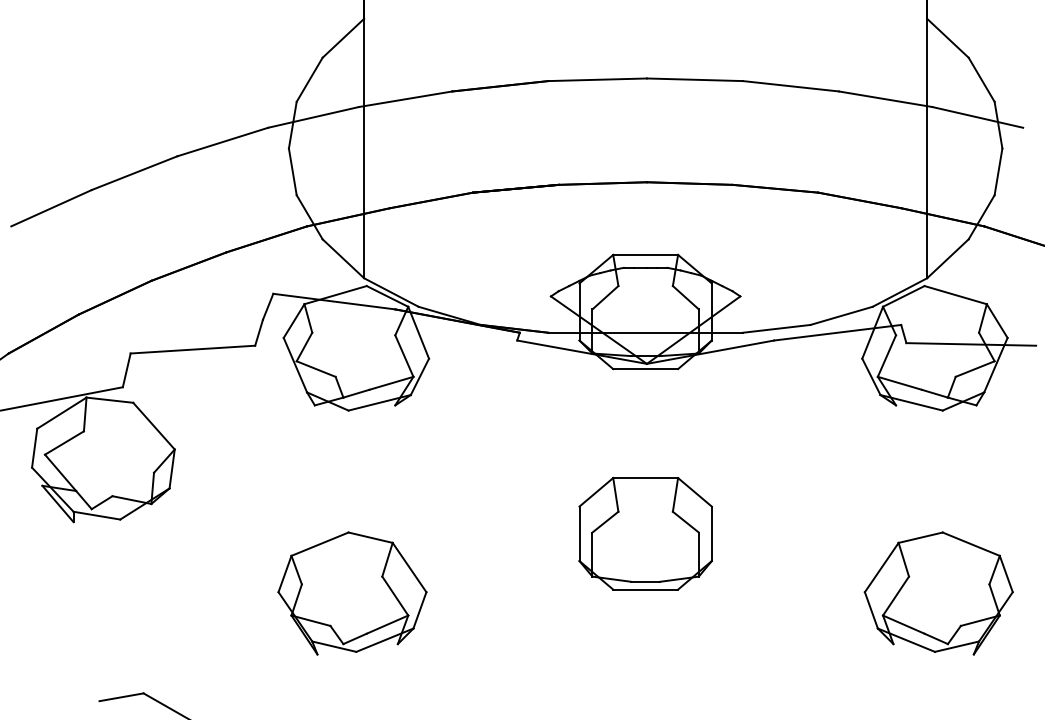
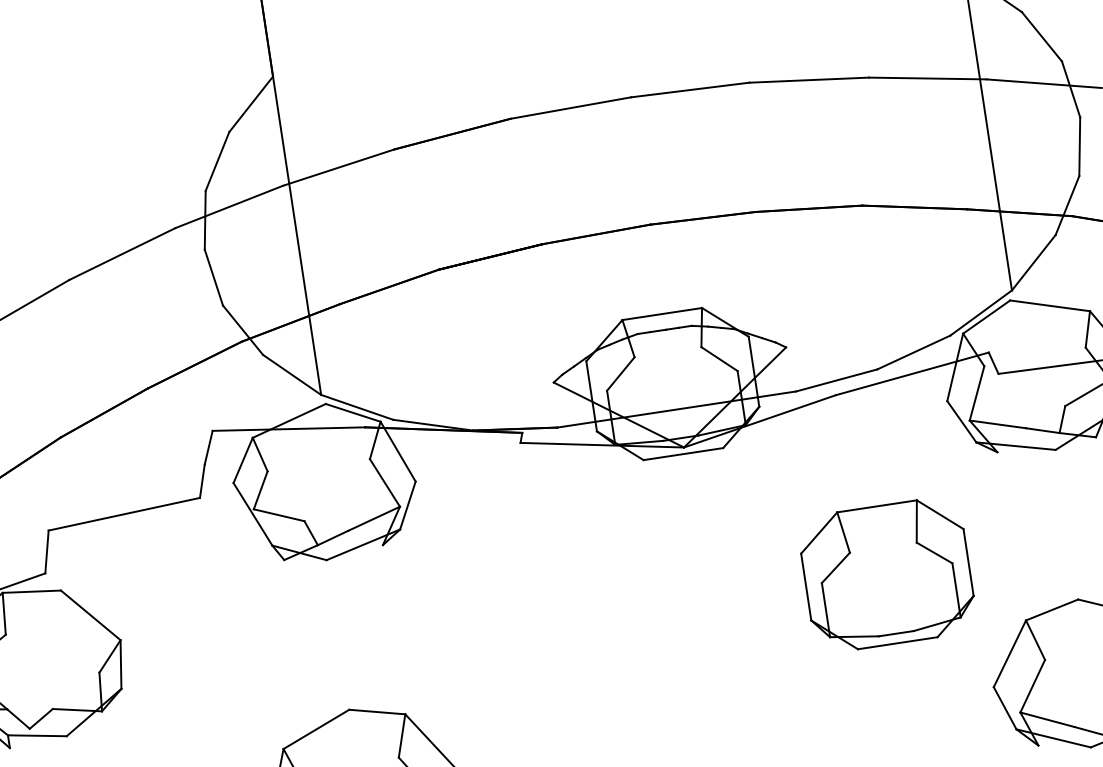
part: (645, 533) -> (887, 574), moved

